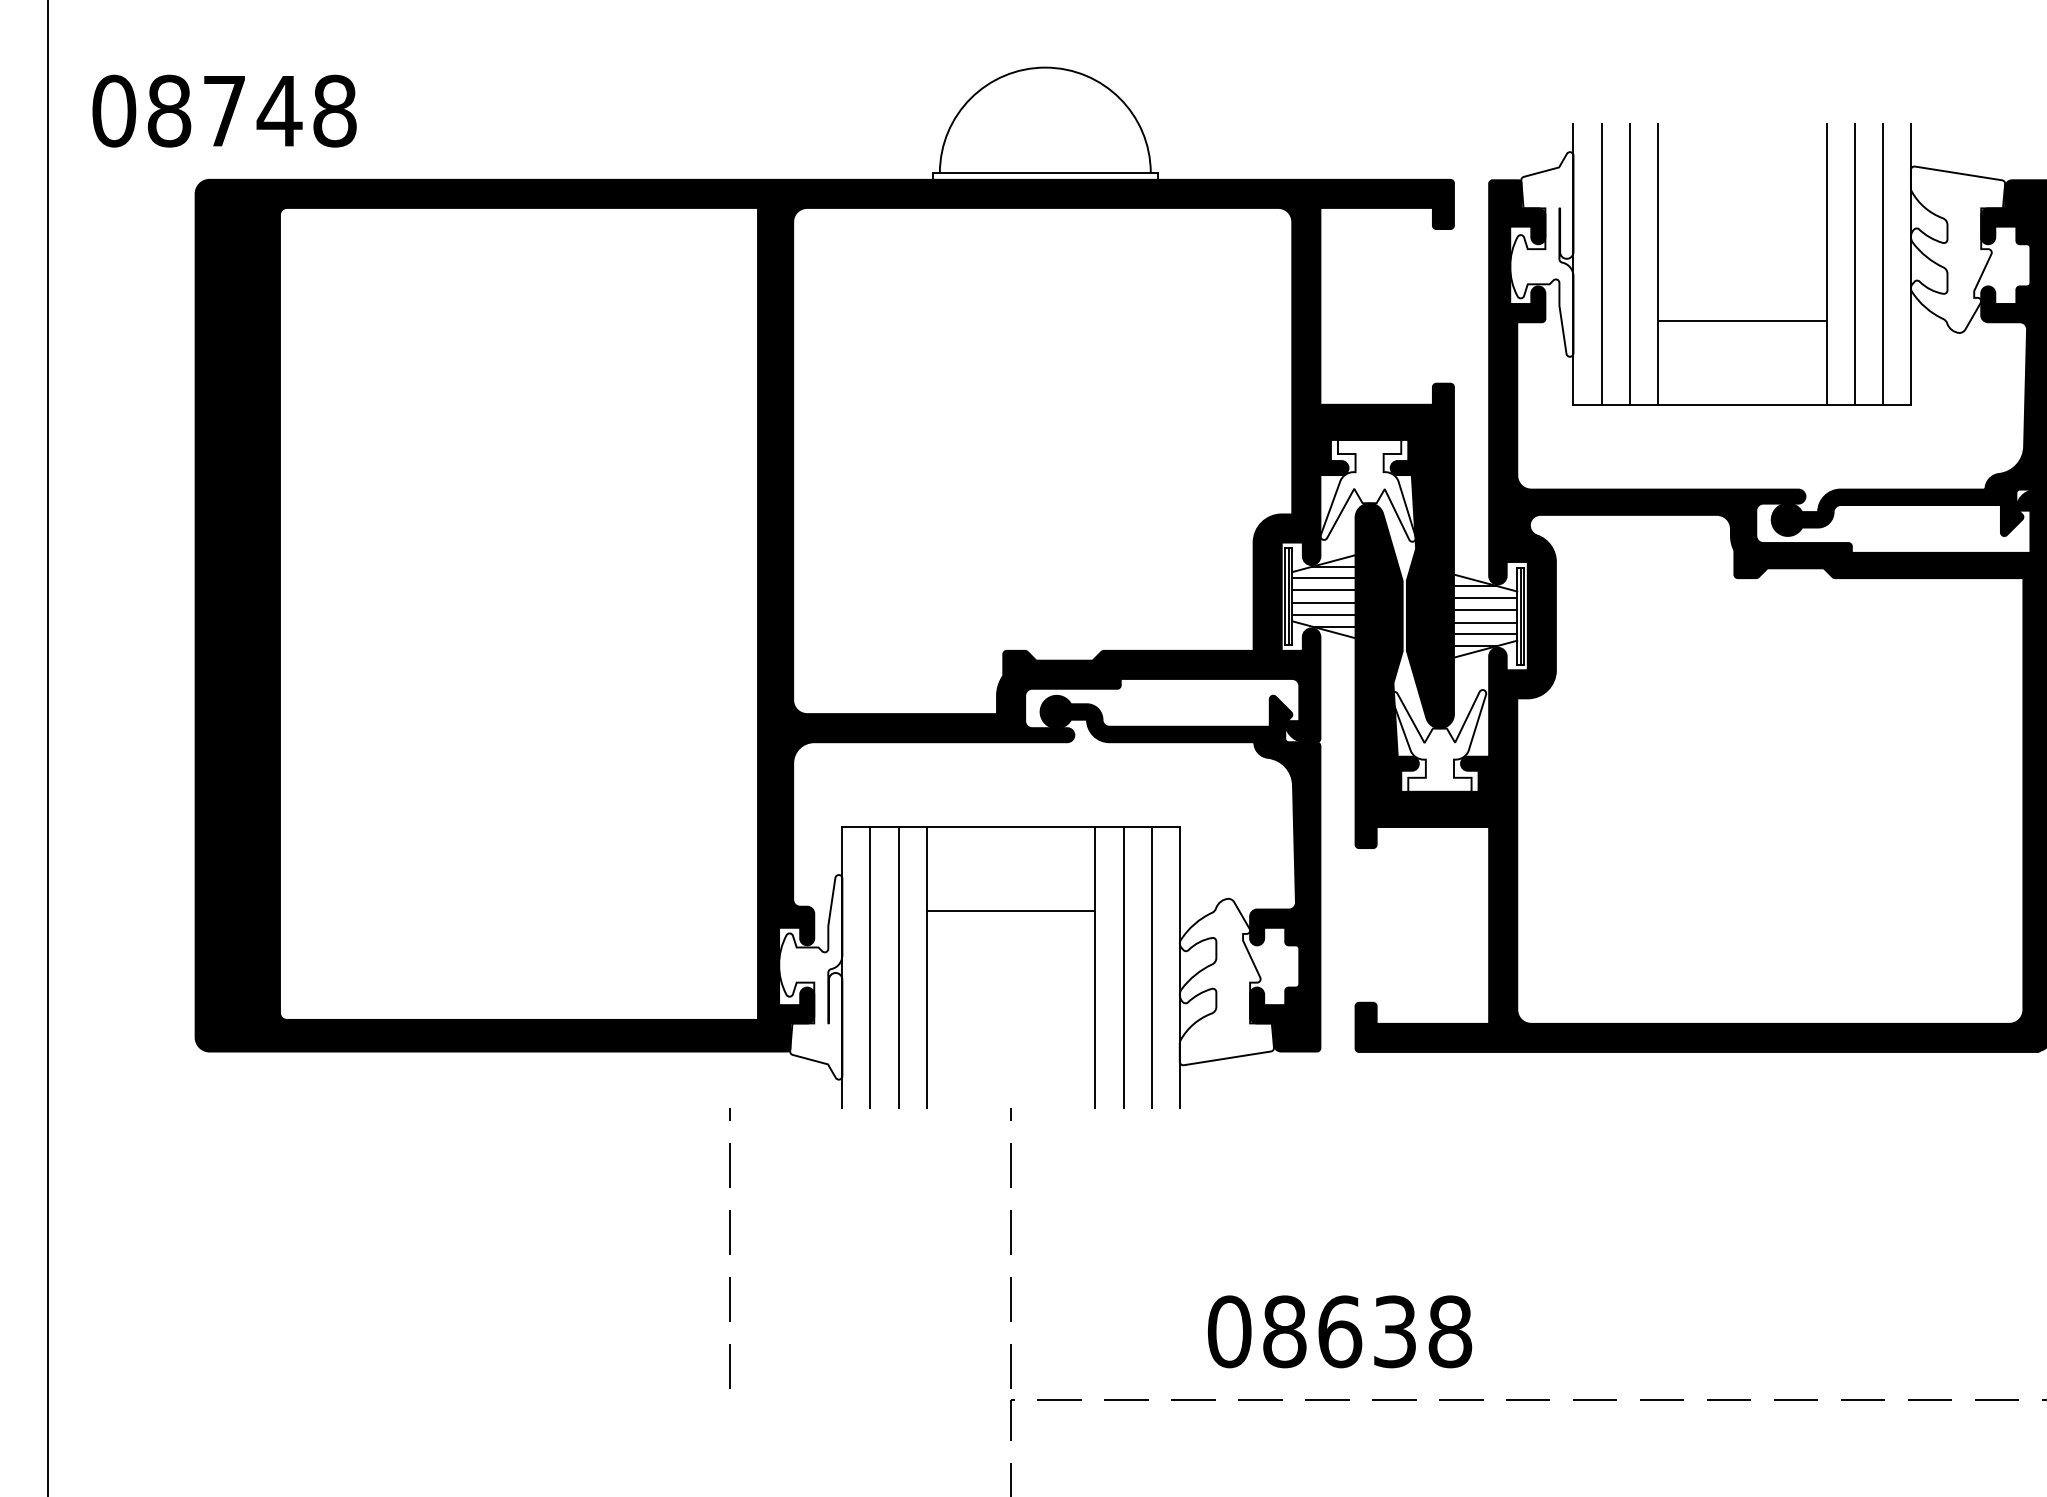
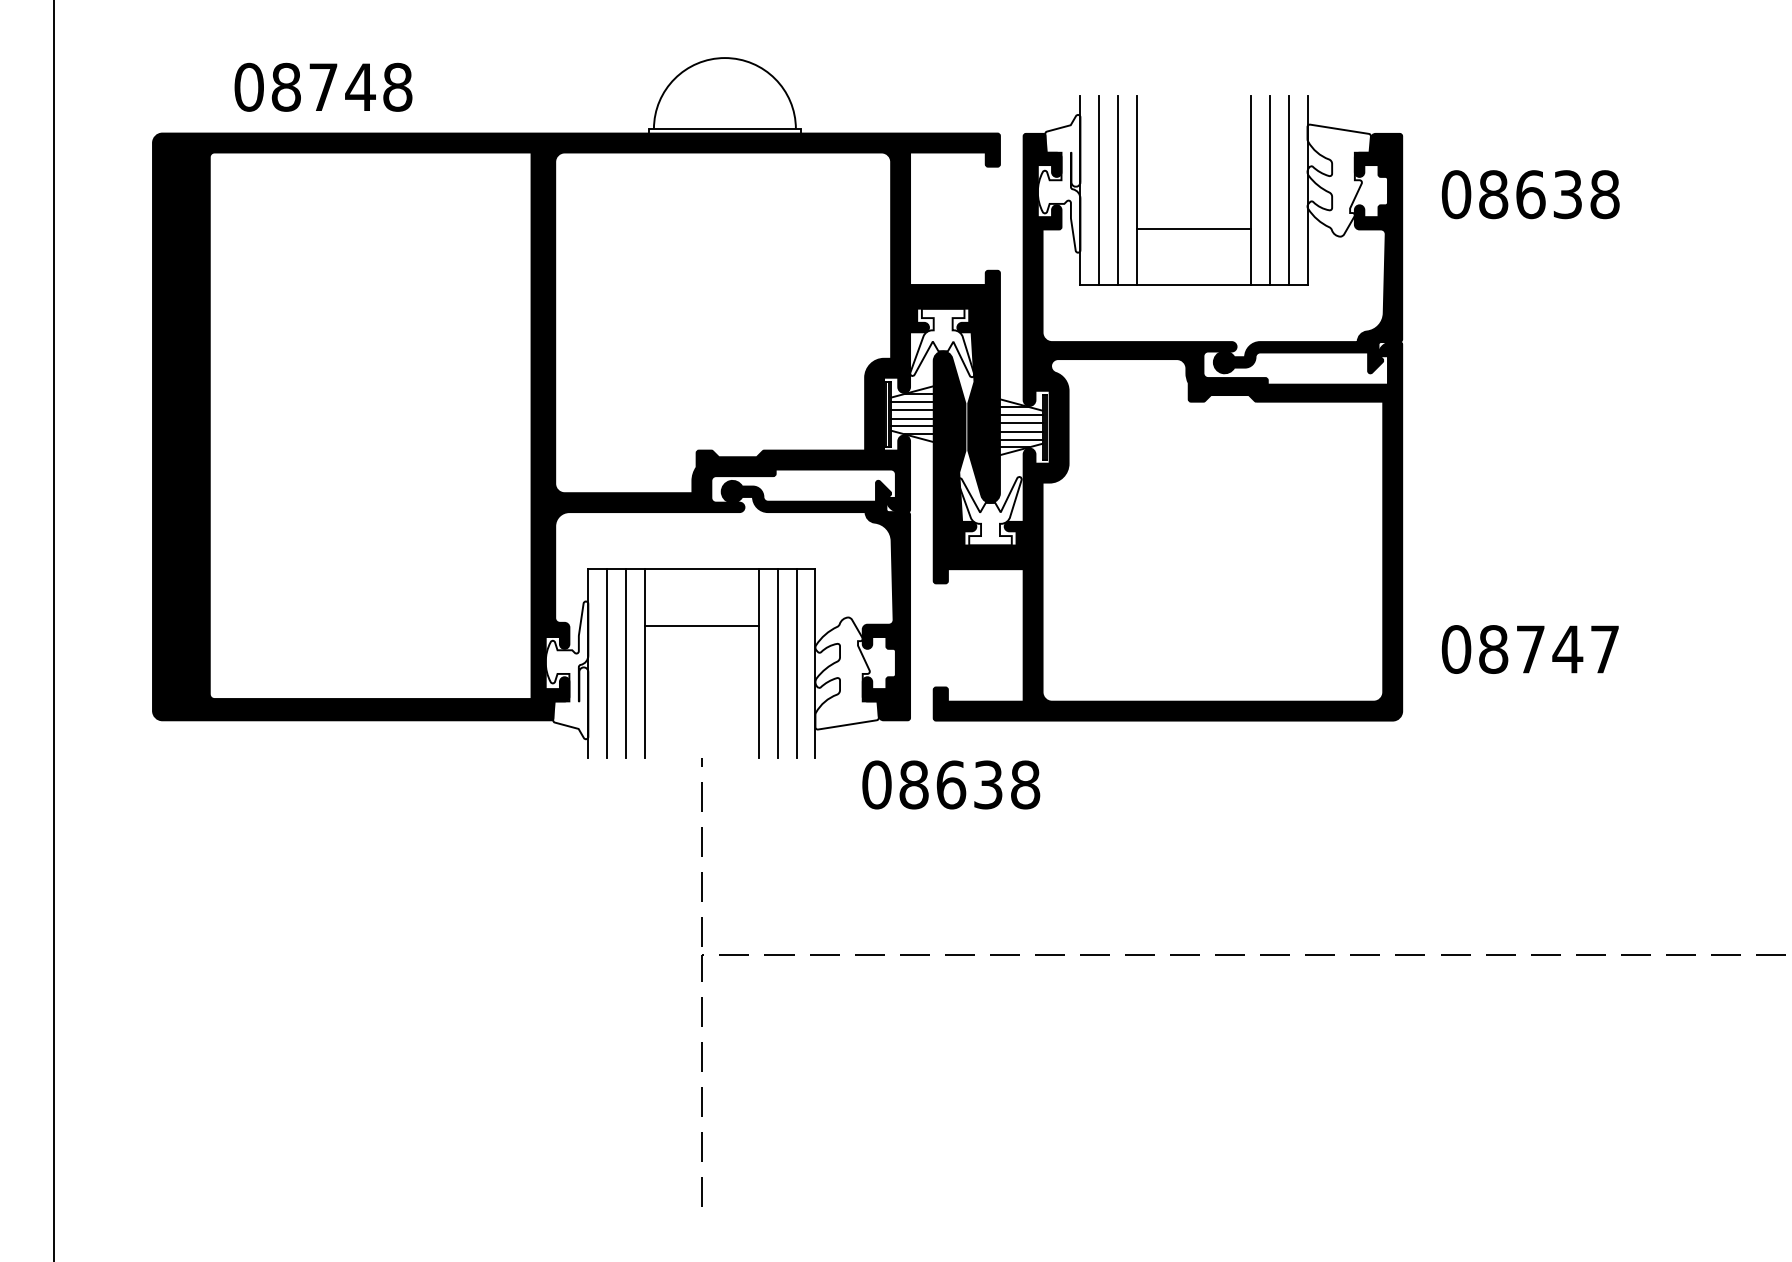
text: (224, 109) -> (323, 86), moved
line: (729, 1247) -> (512, 852), removed
text: (1340, 1331) -> (951, 784), moved

